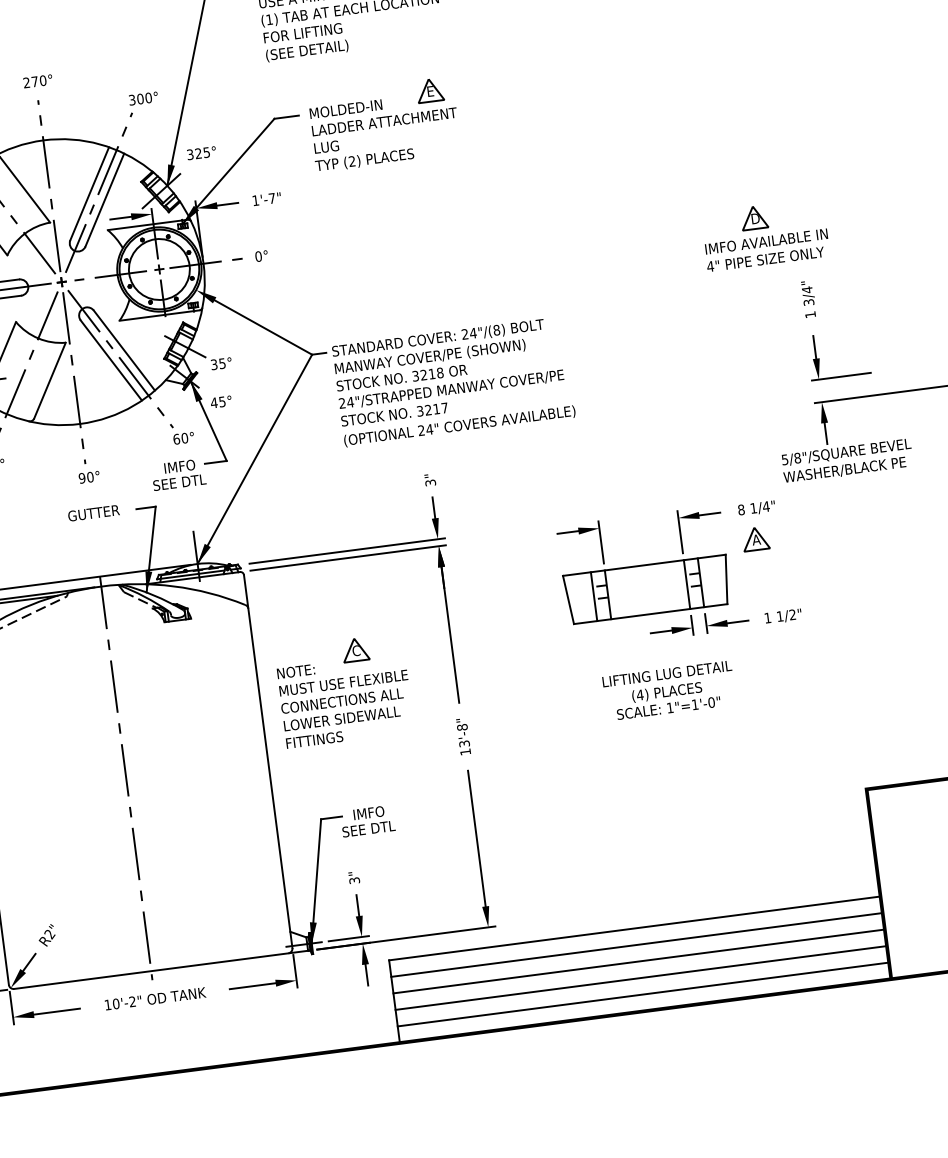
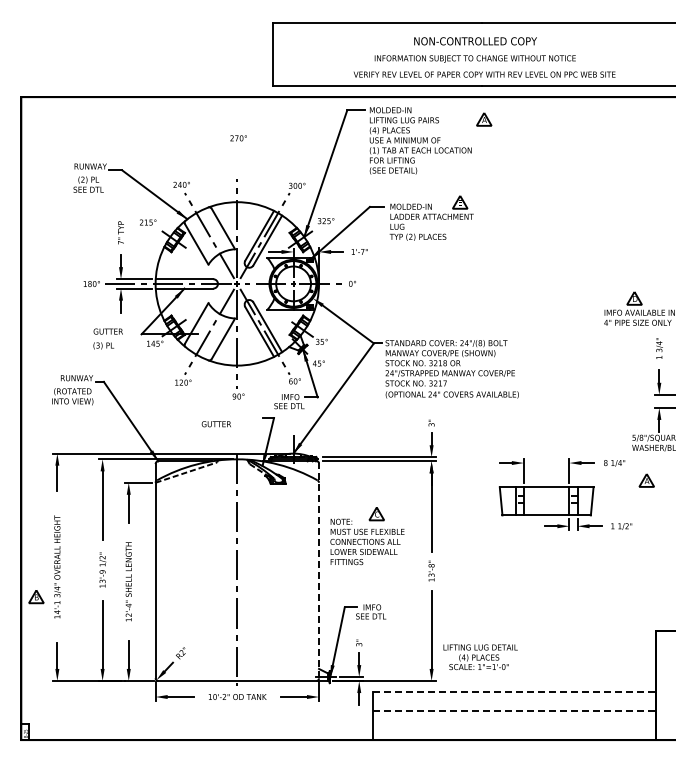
text: (37, 81) -> (238, 138), moved
text: (92, 513) -> (215, 424), moved
part: (755, 538) -> (646, 480), moved
text: (669, 691) -> (480, 657), moved
line: (268, 760) -> (319, 570), solid -> dashed
line: (634, 928) -> (514, 692), solid -> dashed
line: (635, 944) -> (513, 701), removed
line: (639, 961) -> (514, 711), solid -> dashed
line: (639, 977) -> (513, 720), removed
line: (641, 994) -> (513, 730), removed

